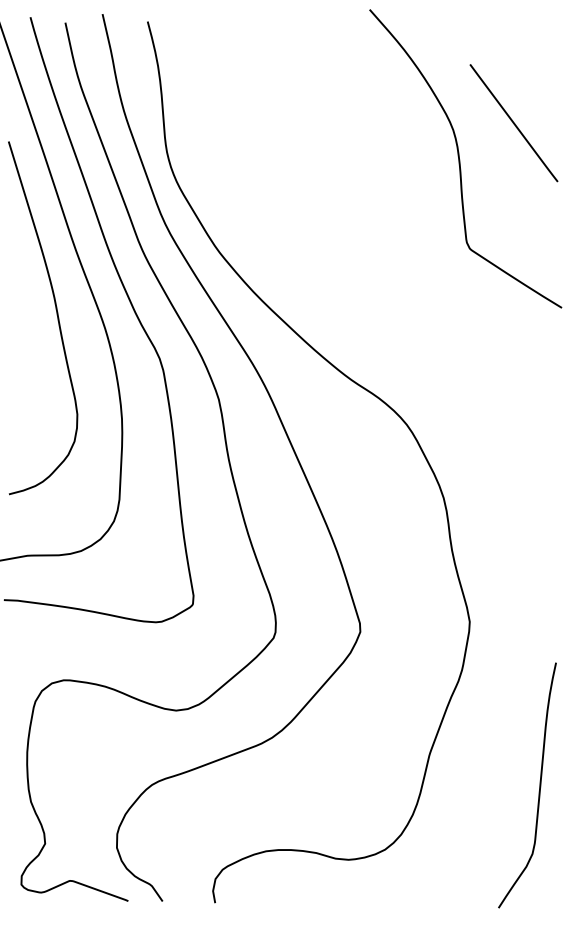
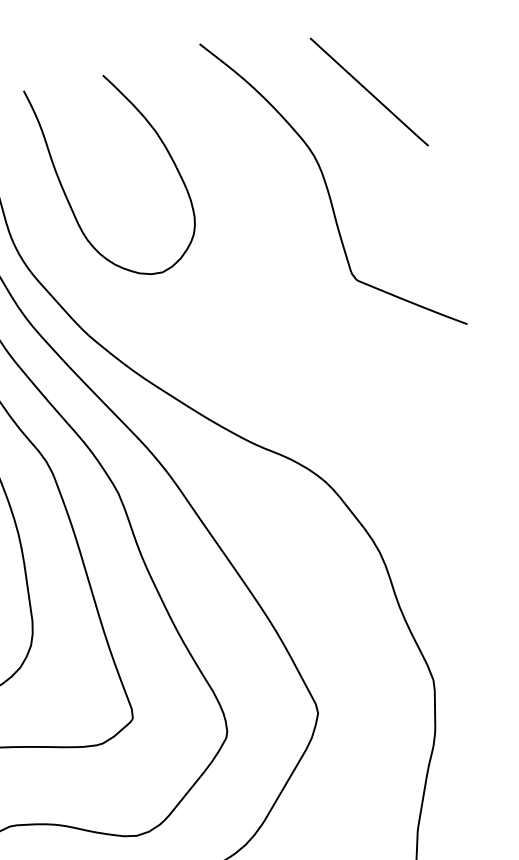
curve: (224, 123) -> (67, 196), added
line: (513, 123) -> (368, 92), moved

